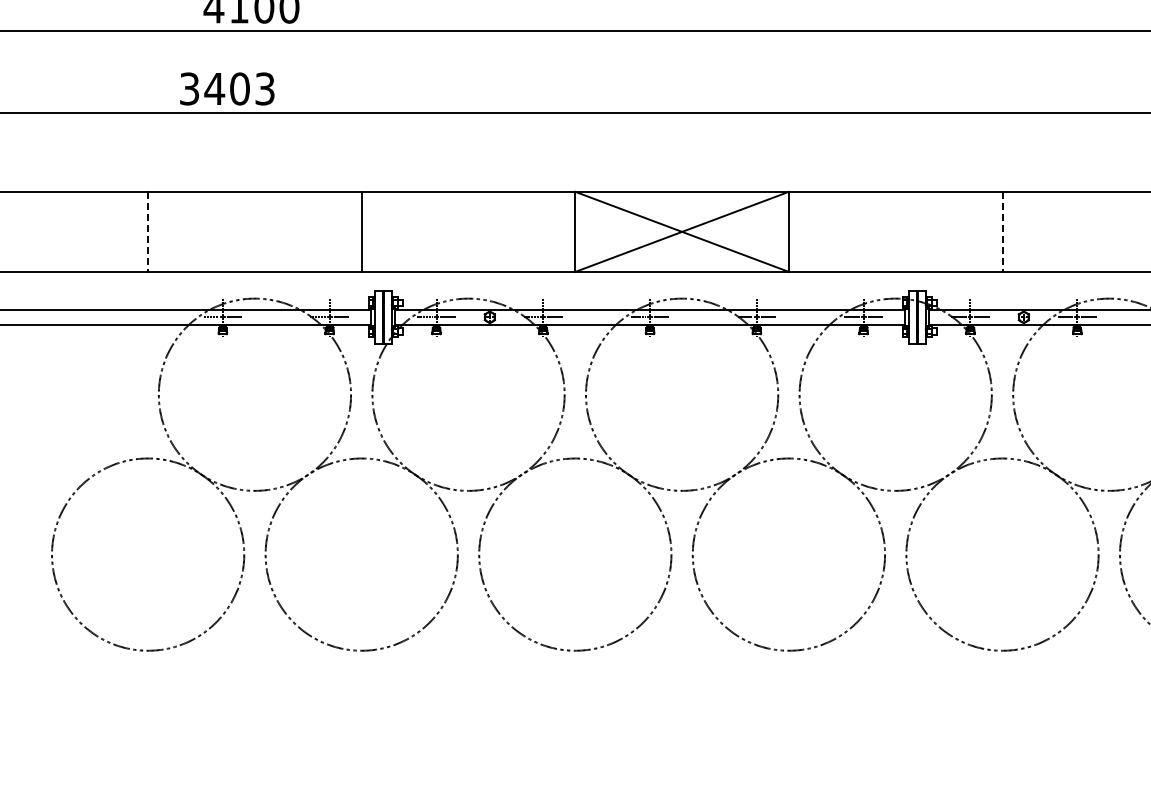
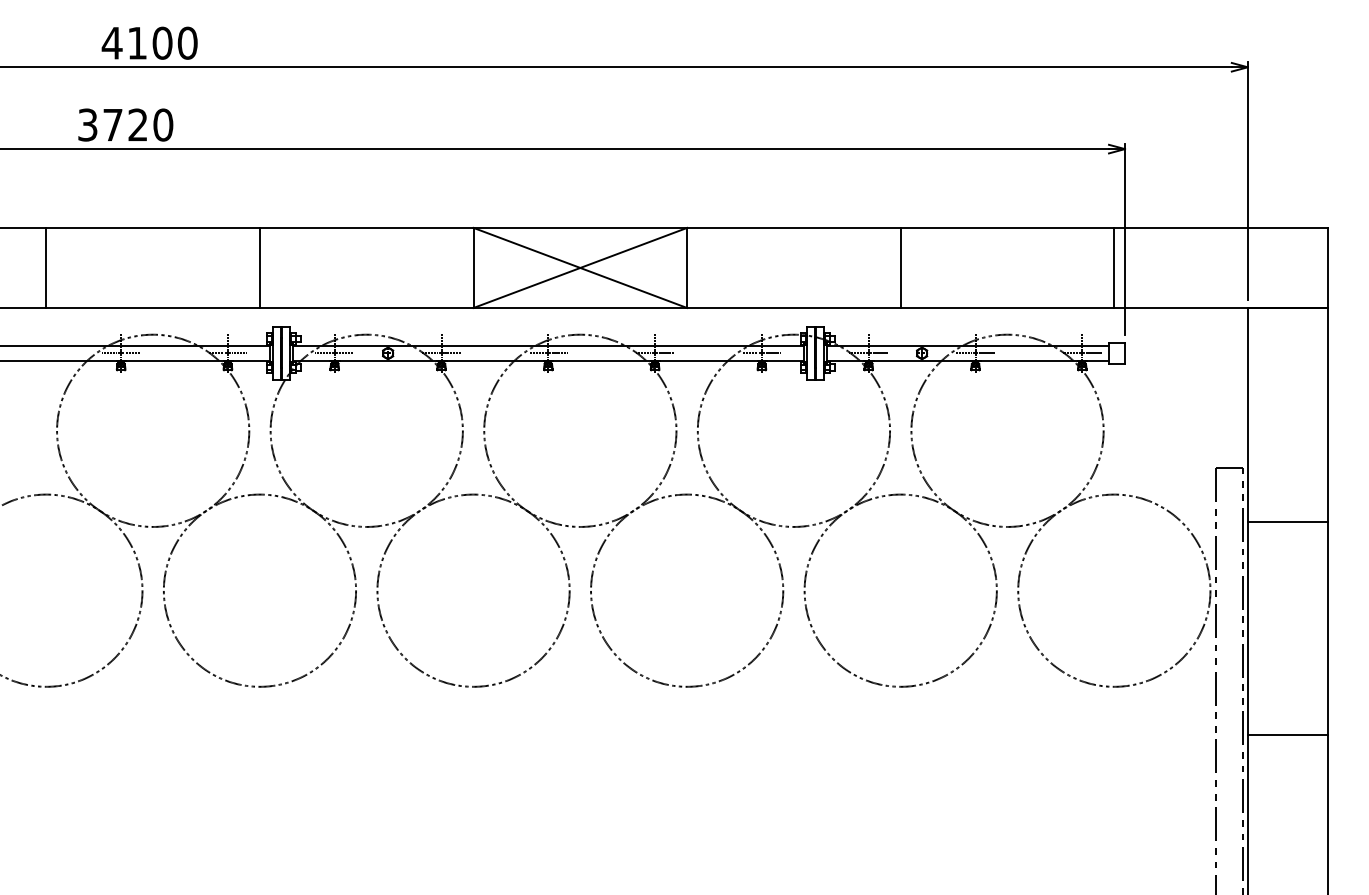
text: (239, 88) -> (137, 124), 3403 -> 3720
line: (148, 232) -> (46, 268), dashed -> solid
line: (1002, 232) -> (900, 268), dashed -> solid

